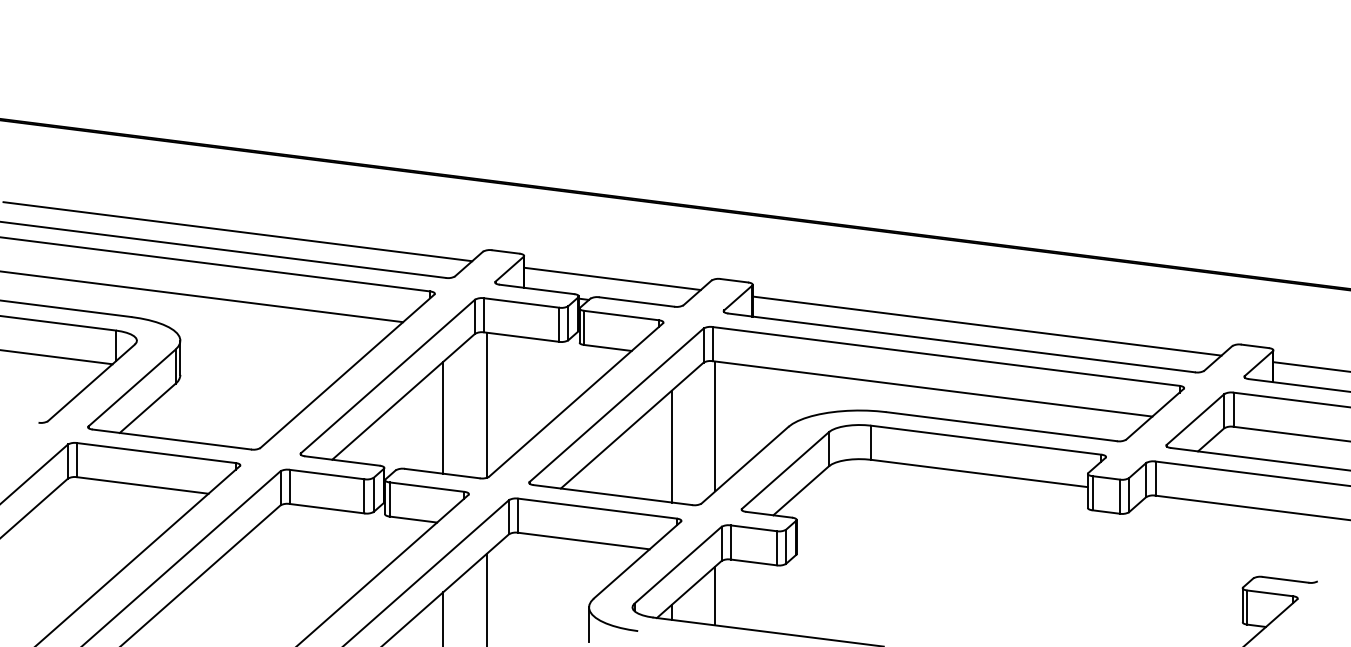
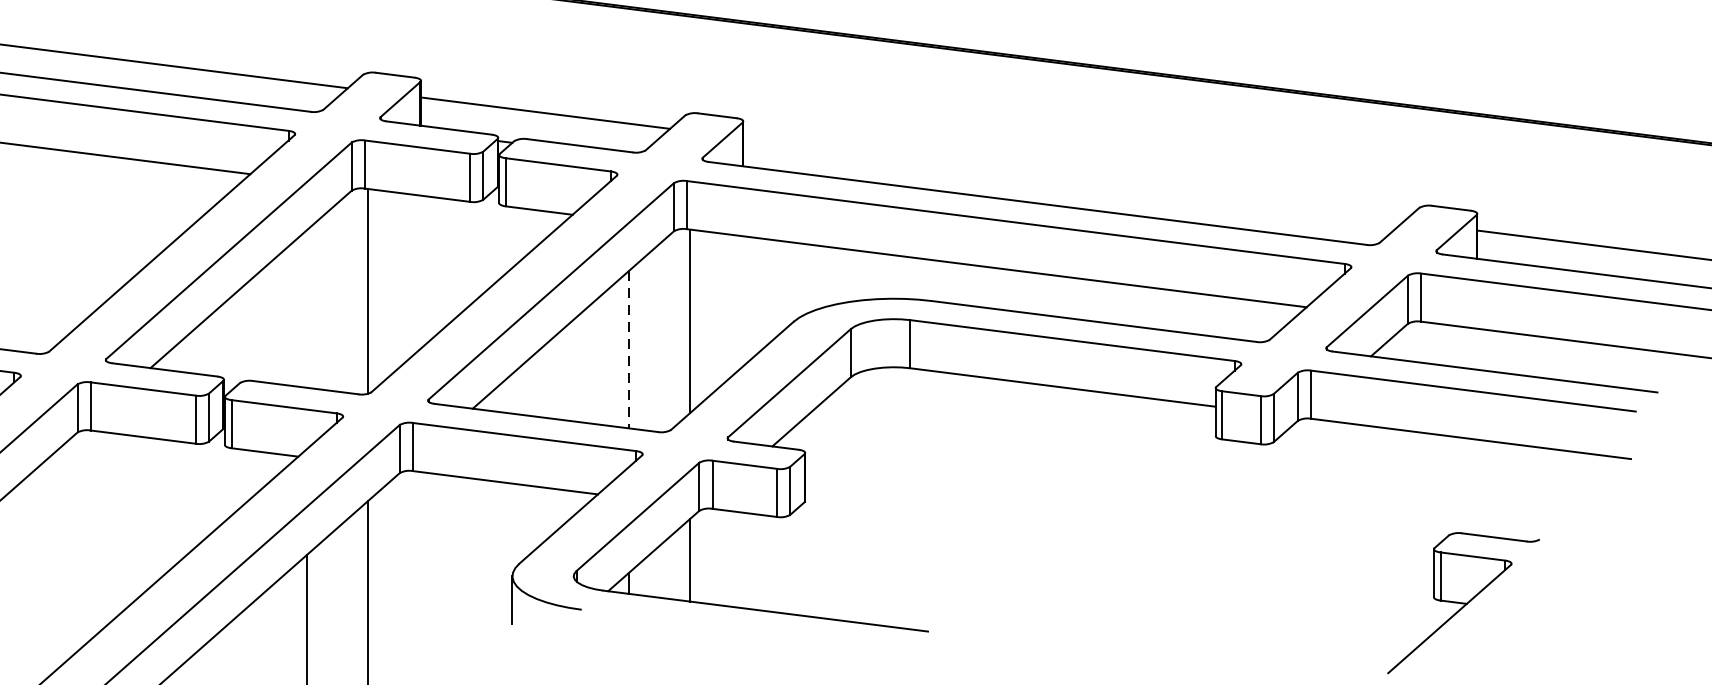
line: (986, 325) -> (1072, 178), removed
line: (443, 417) -> (307, 308), removed
line: (671, 446) -> (628, 349), solid -> dashed

